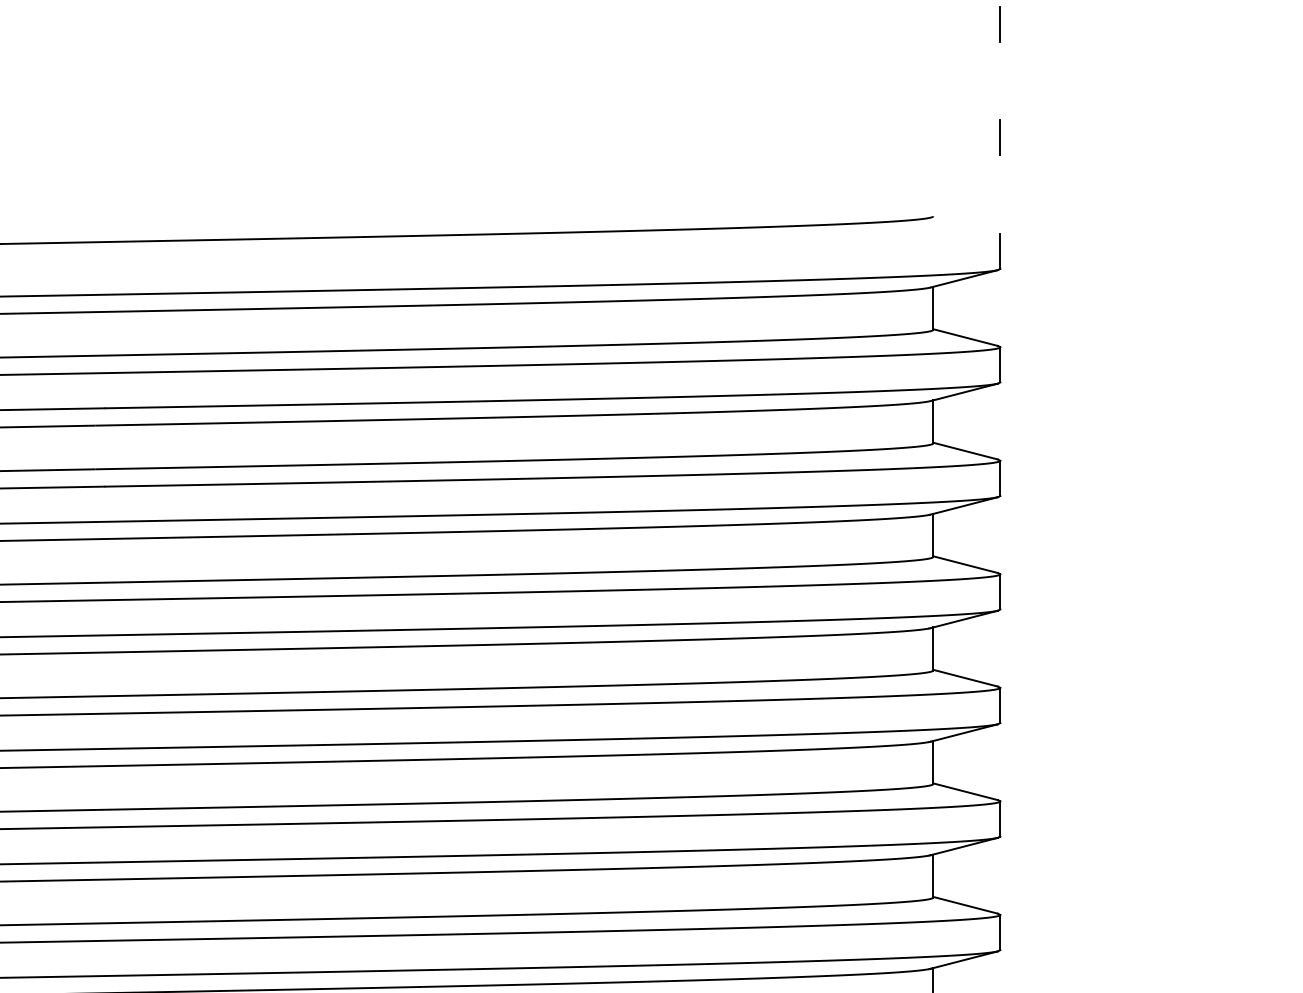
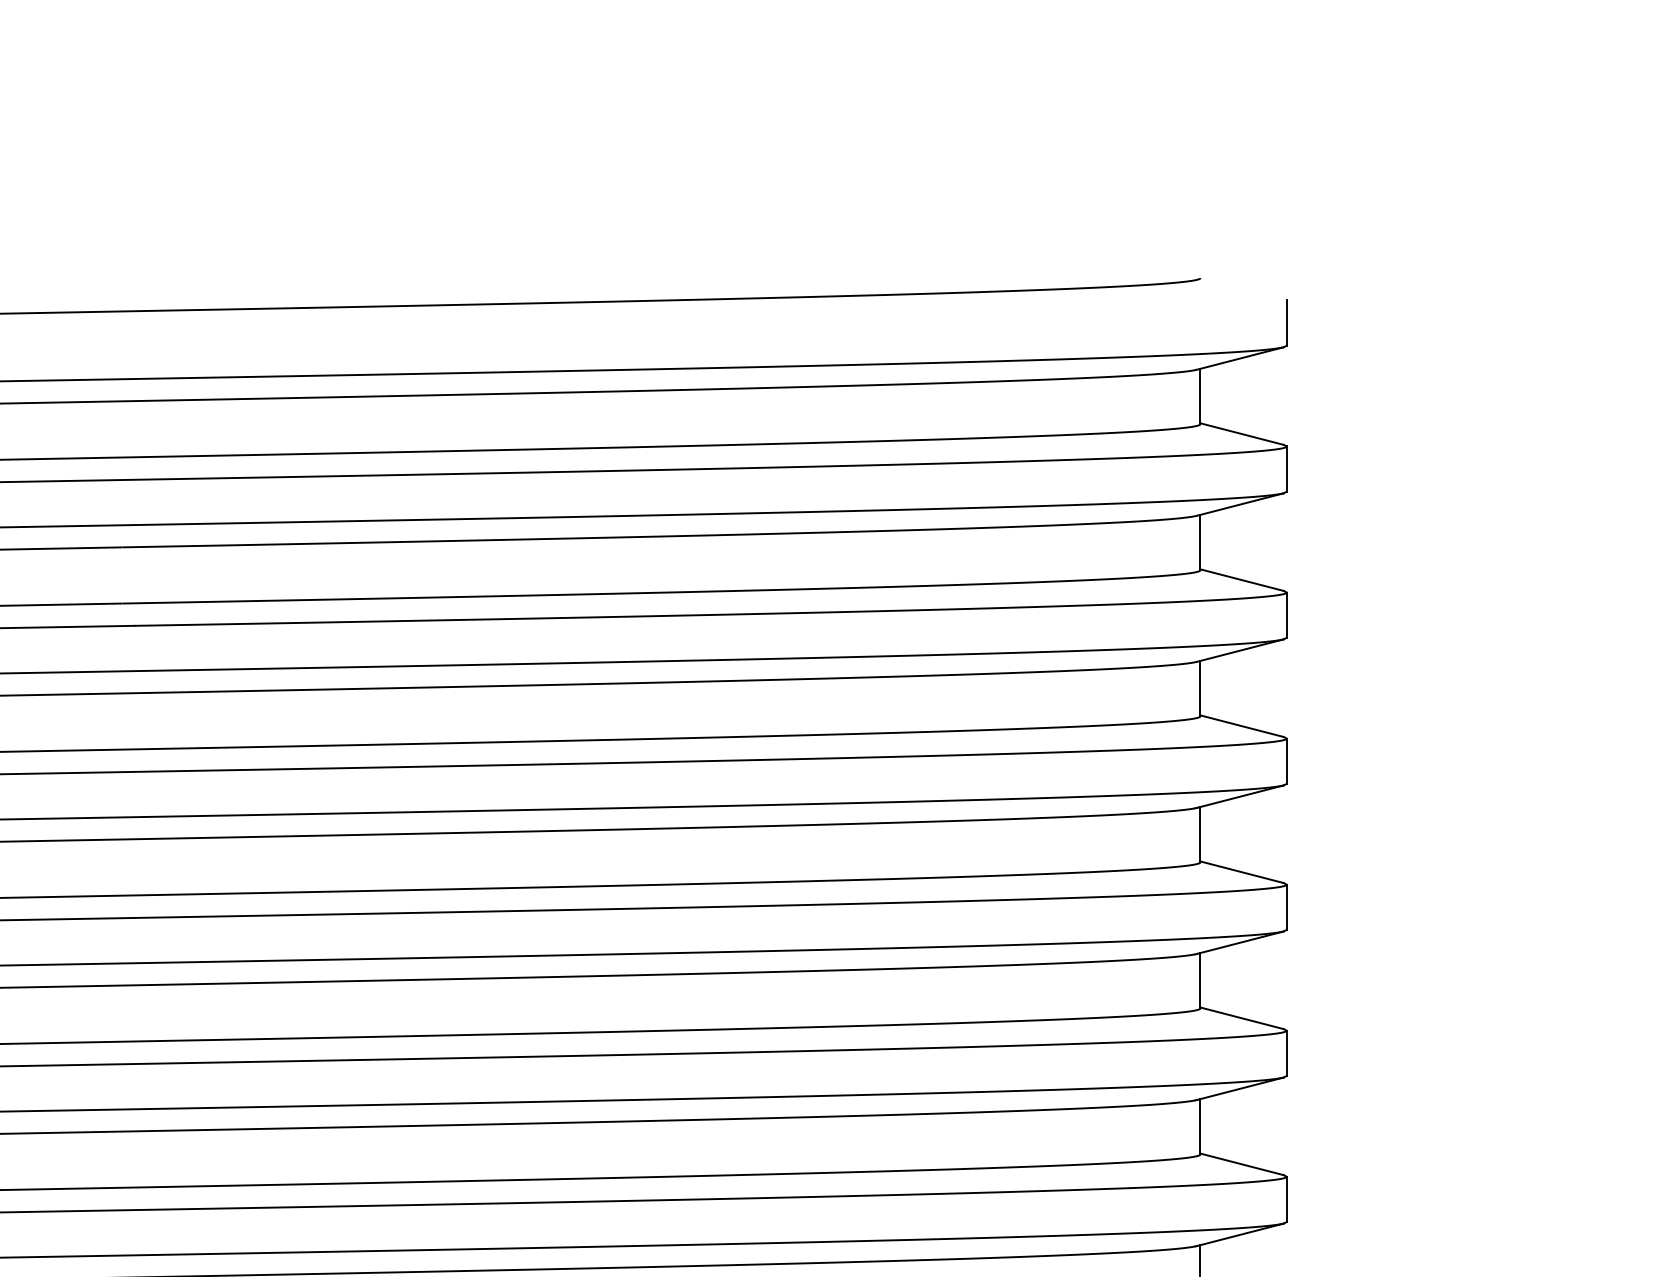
line: (1000, 23) -> (1286, 30), removed
line: (1000, 137) -> (1286, 176), removed

